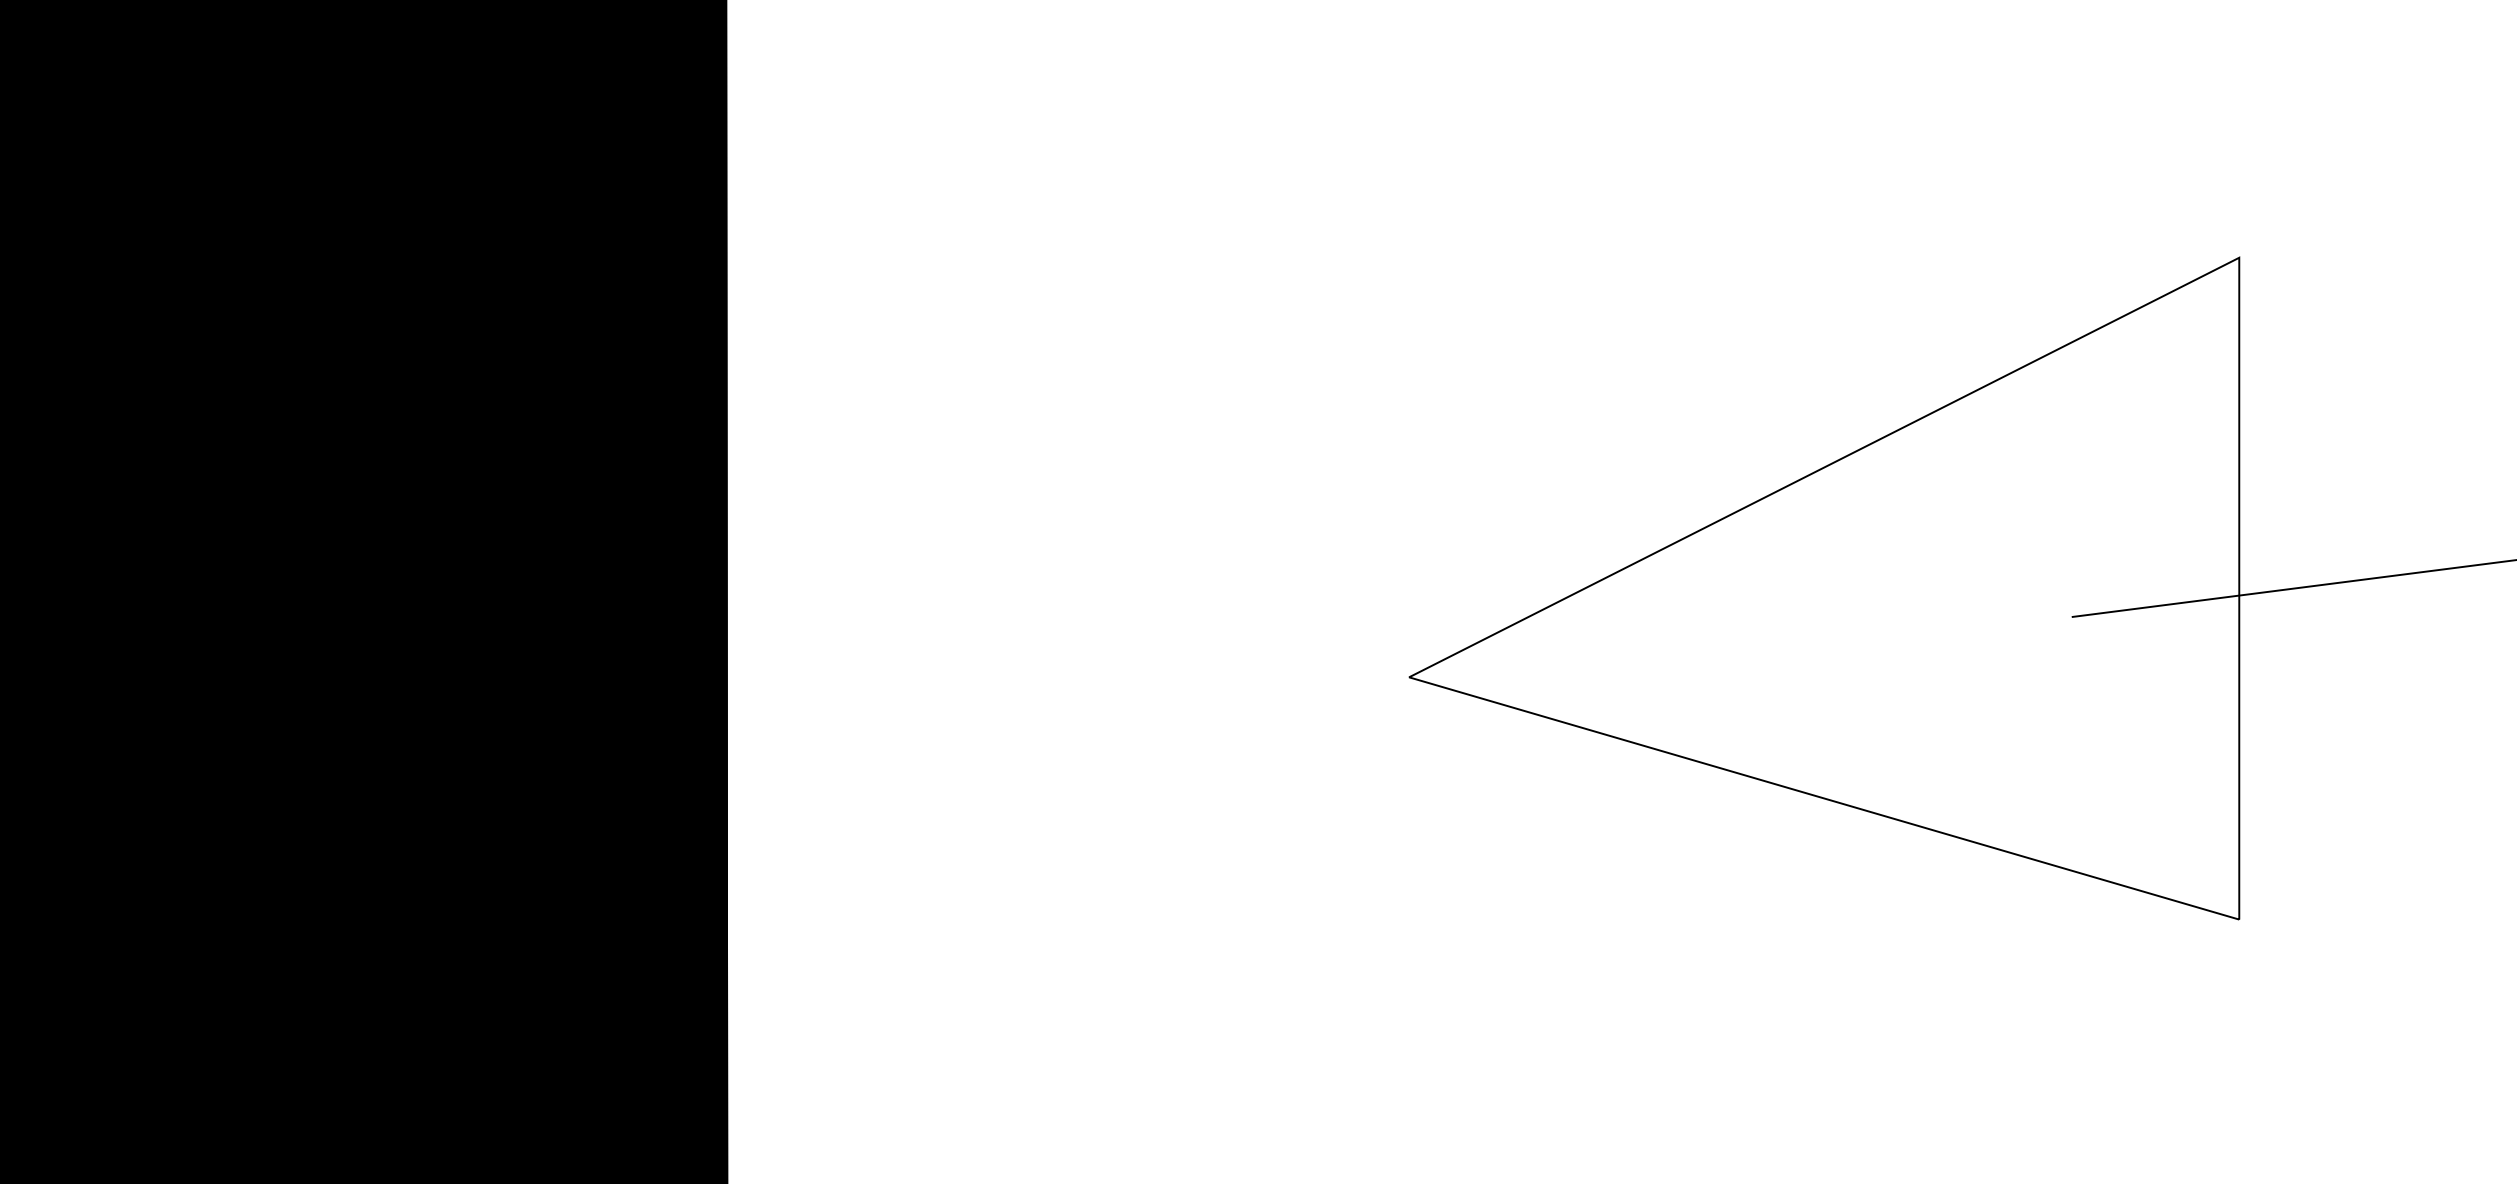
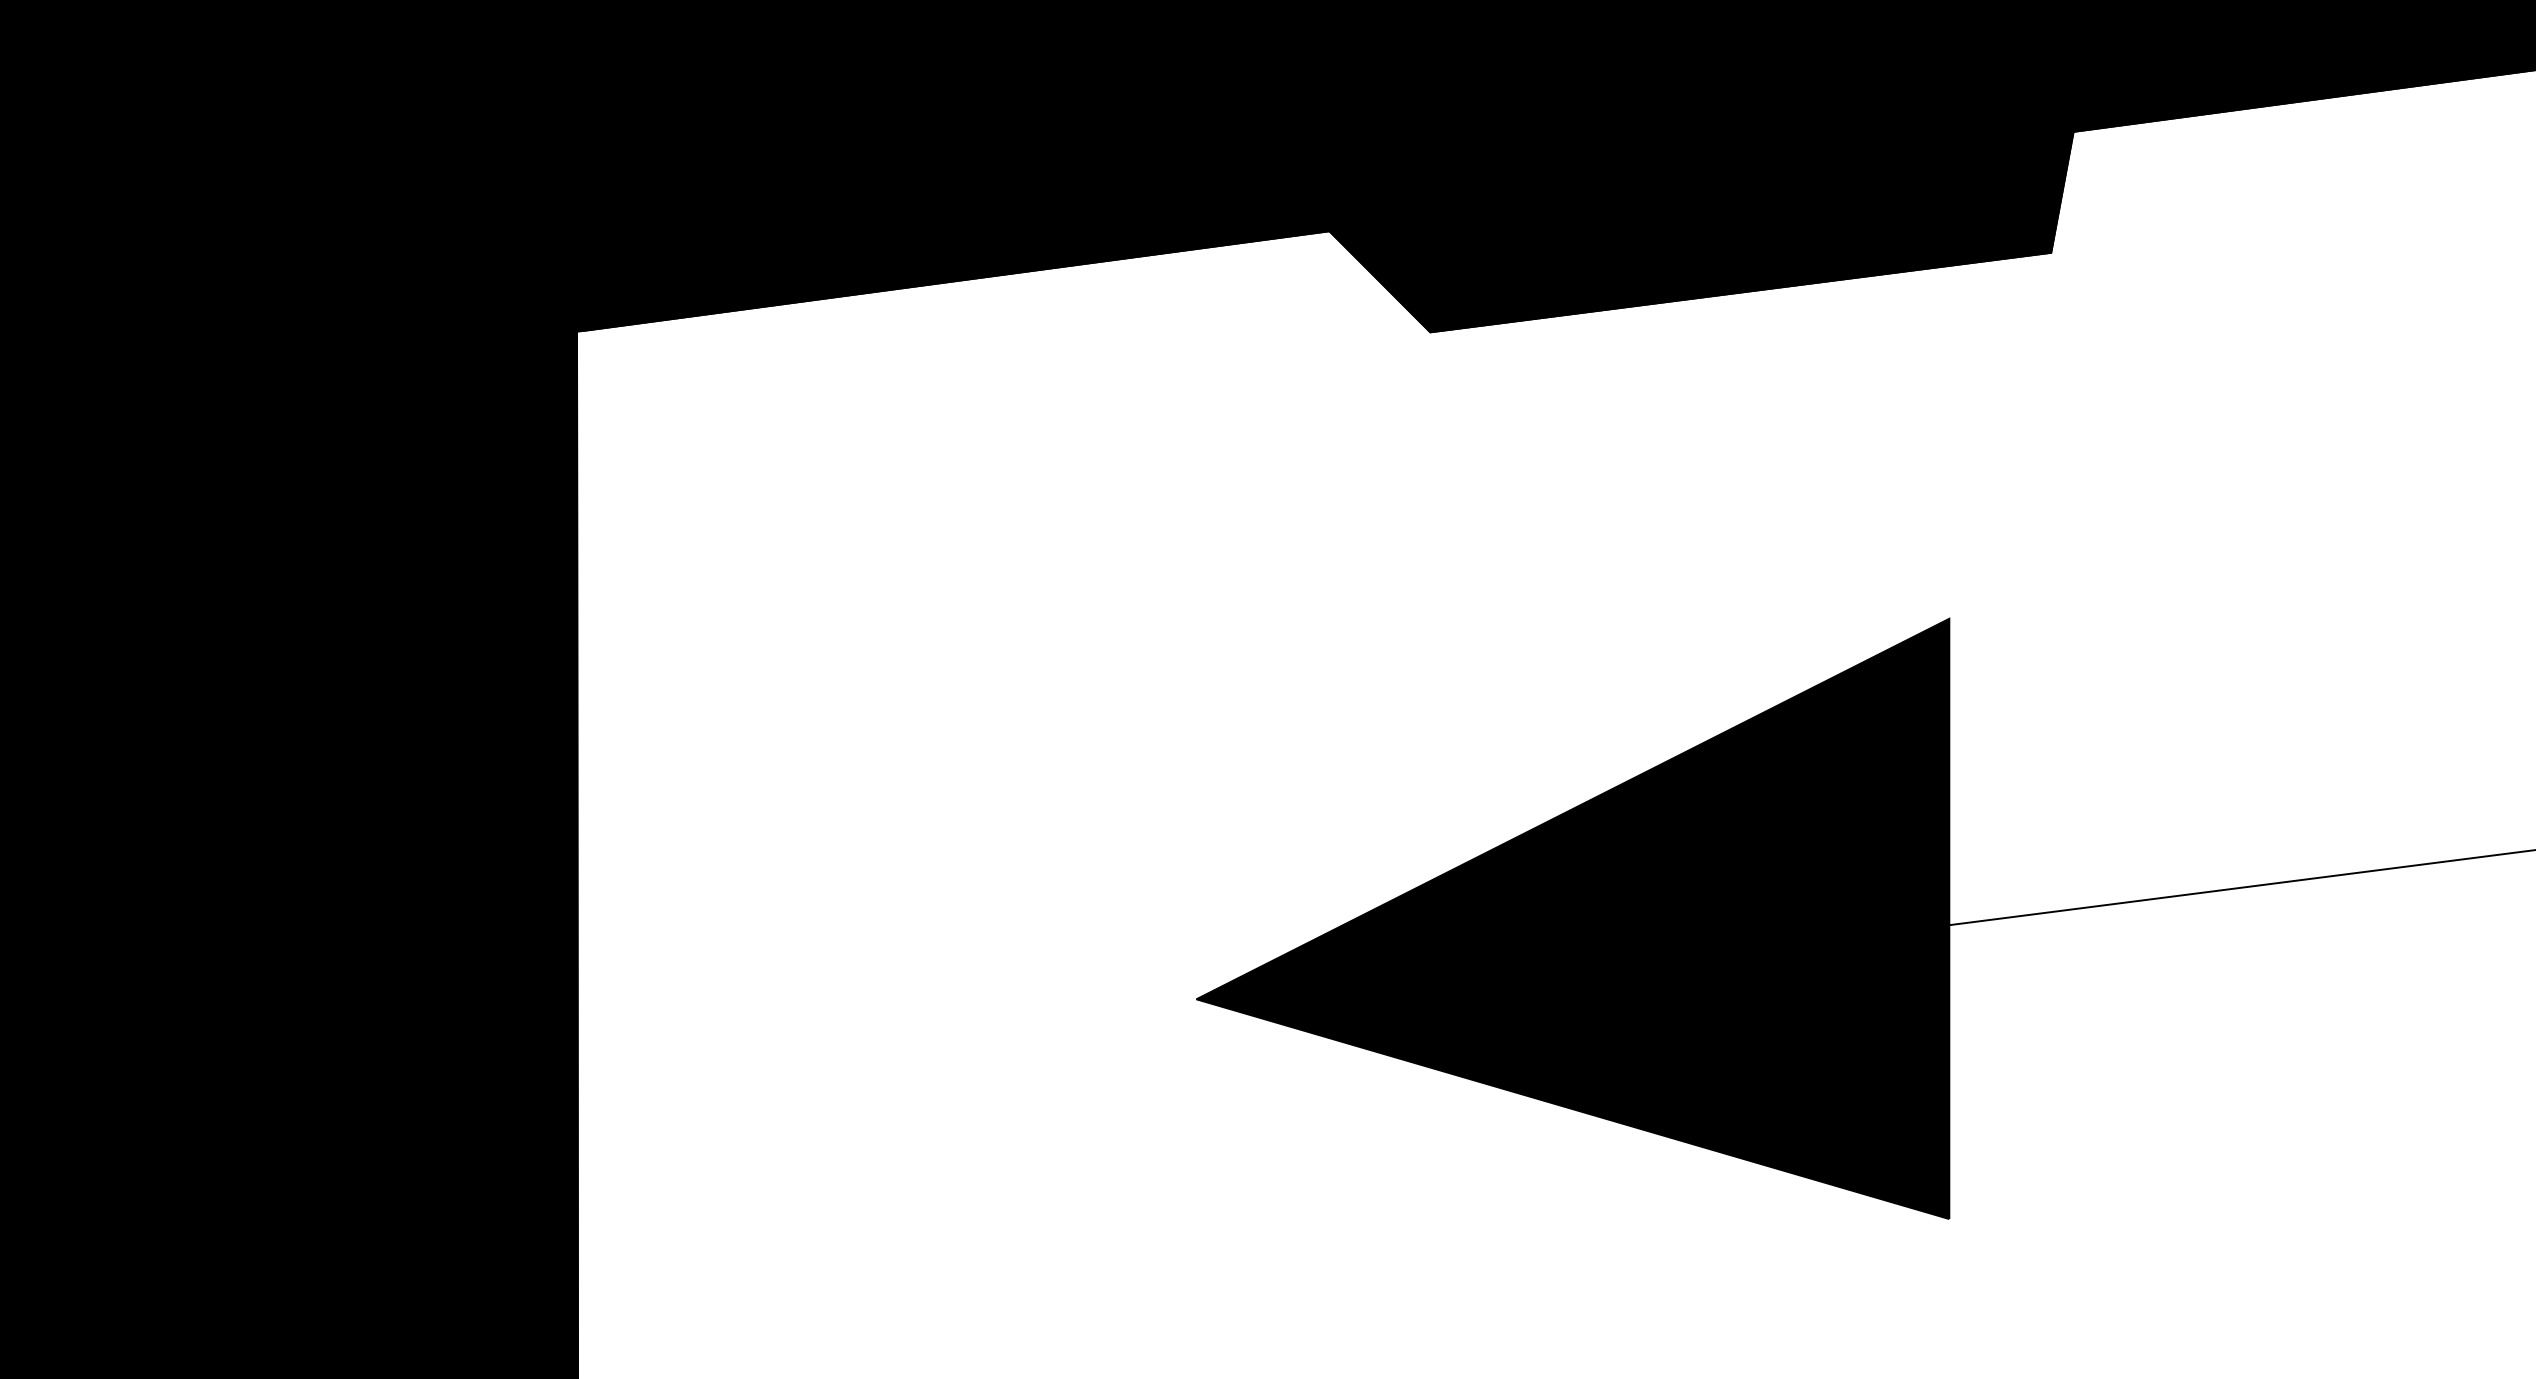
fill: (1823, 588) -> (1572, 918), added

